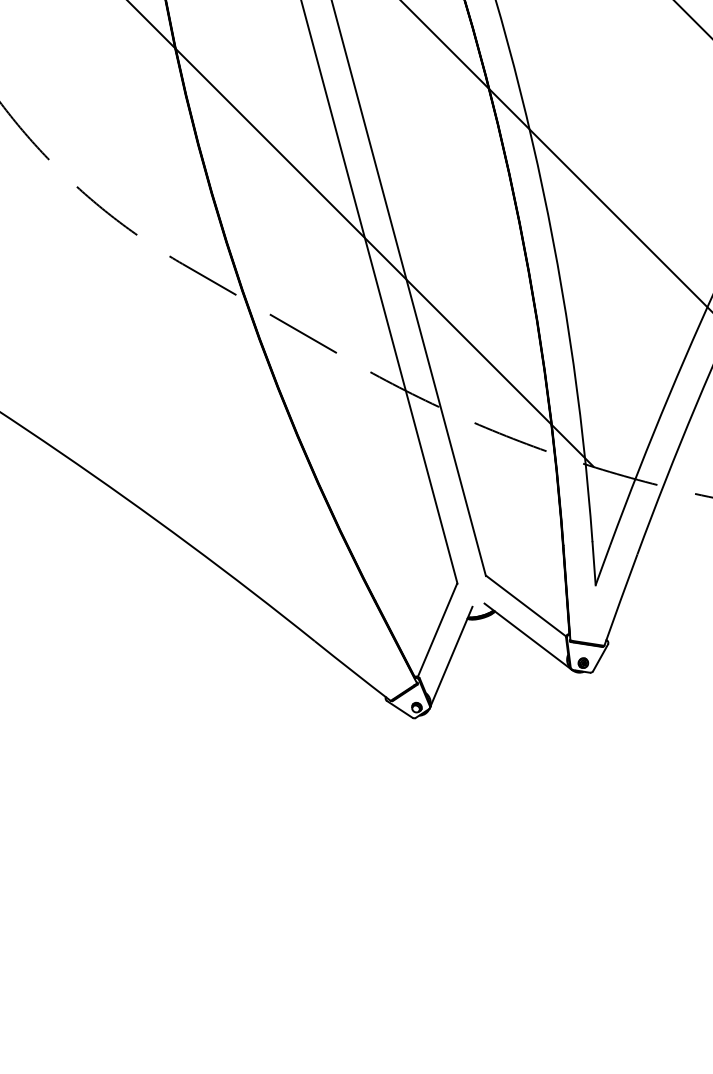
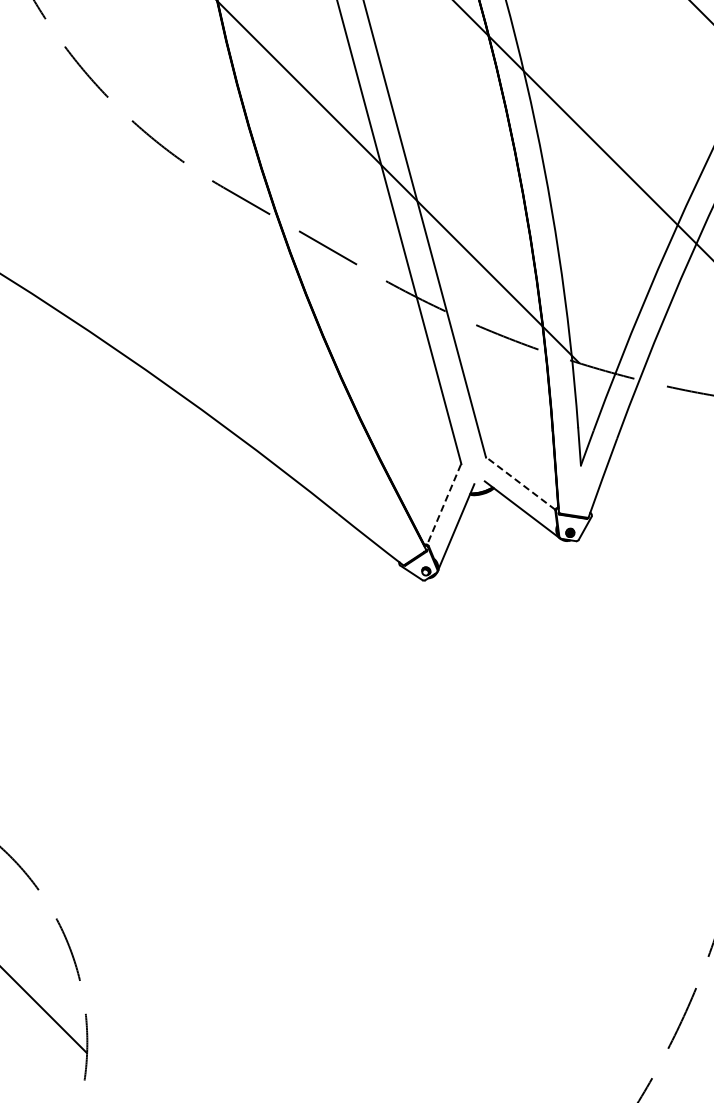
line: (525, 606) -> (520, 483), solid -> dashed
line: (436, 631) -> (443, 505), solid -> dashed

